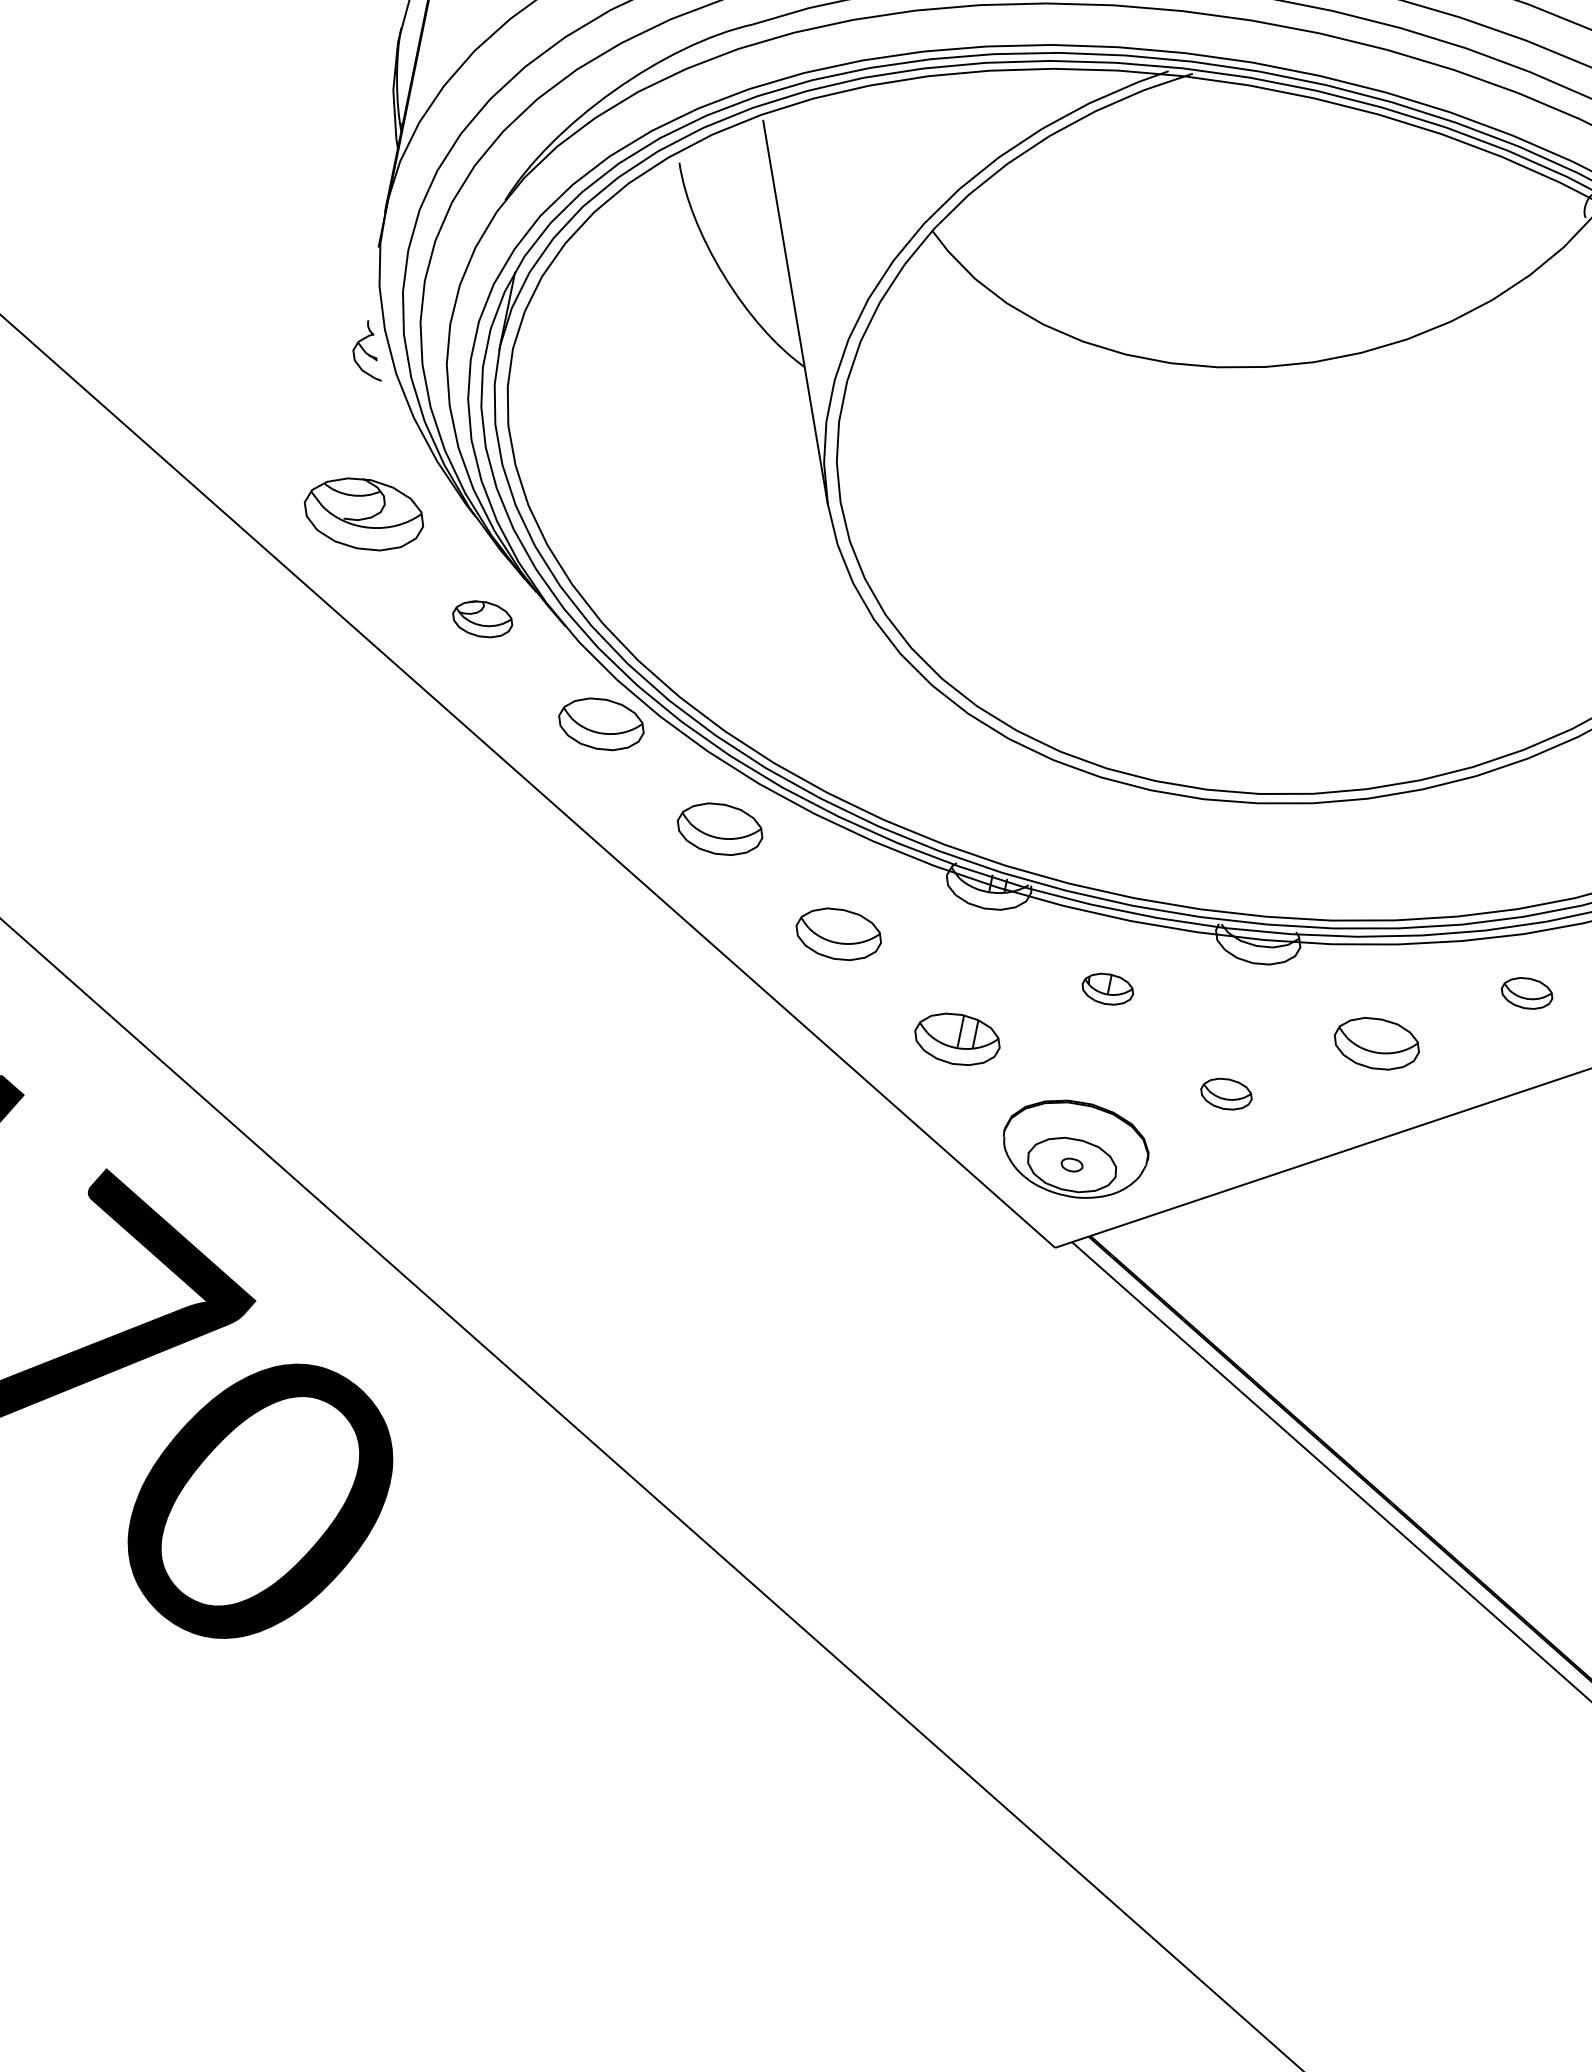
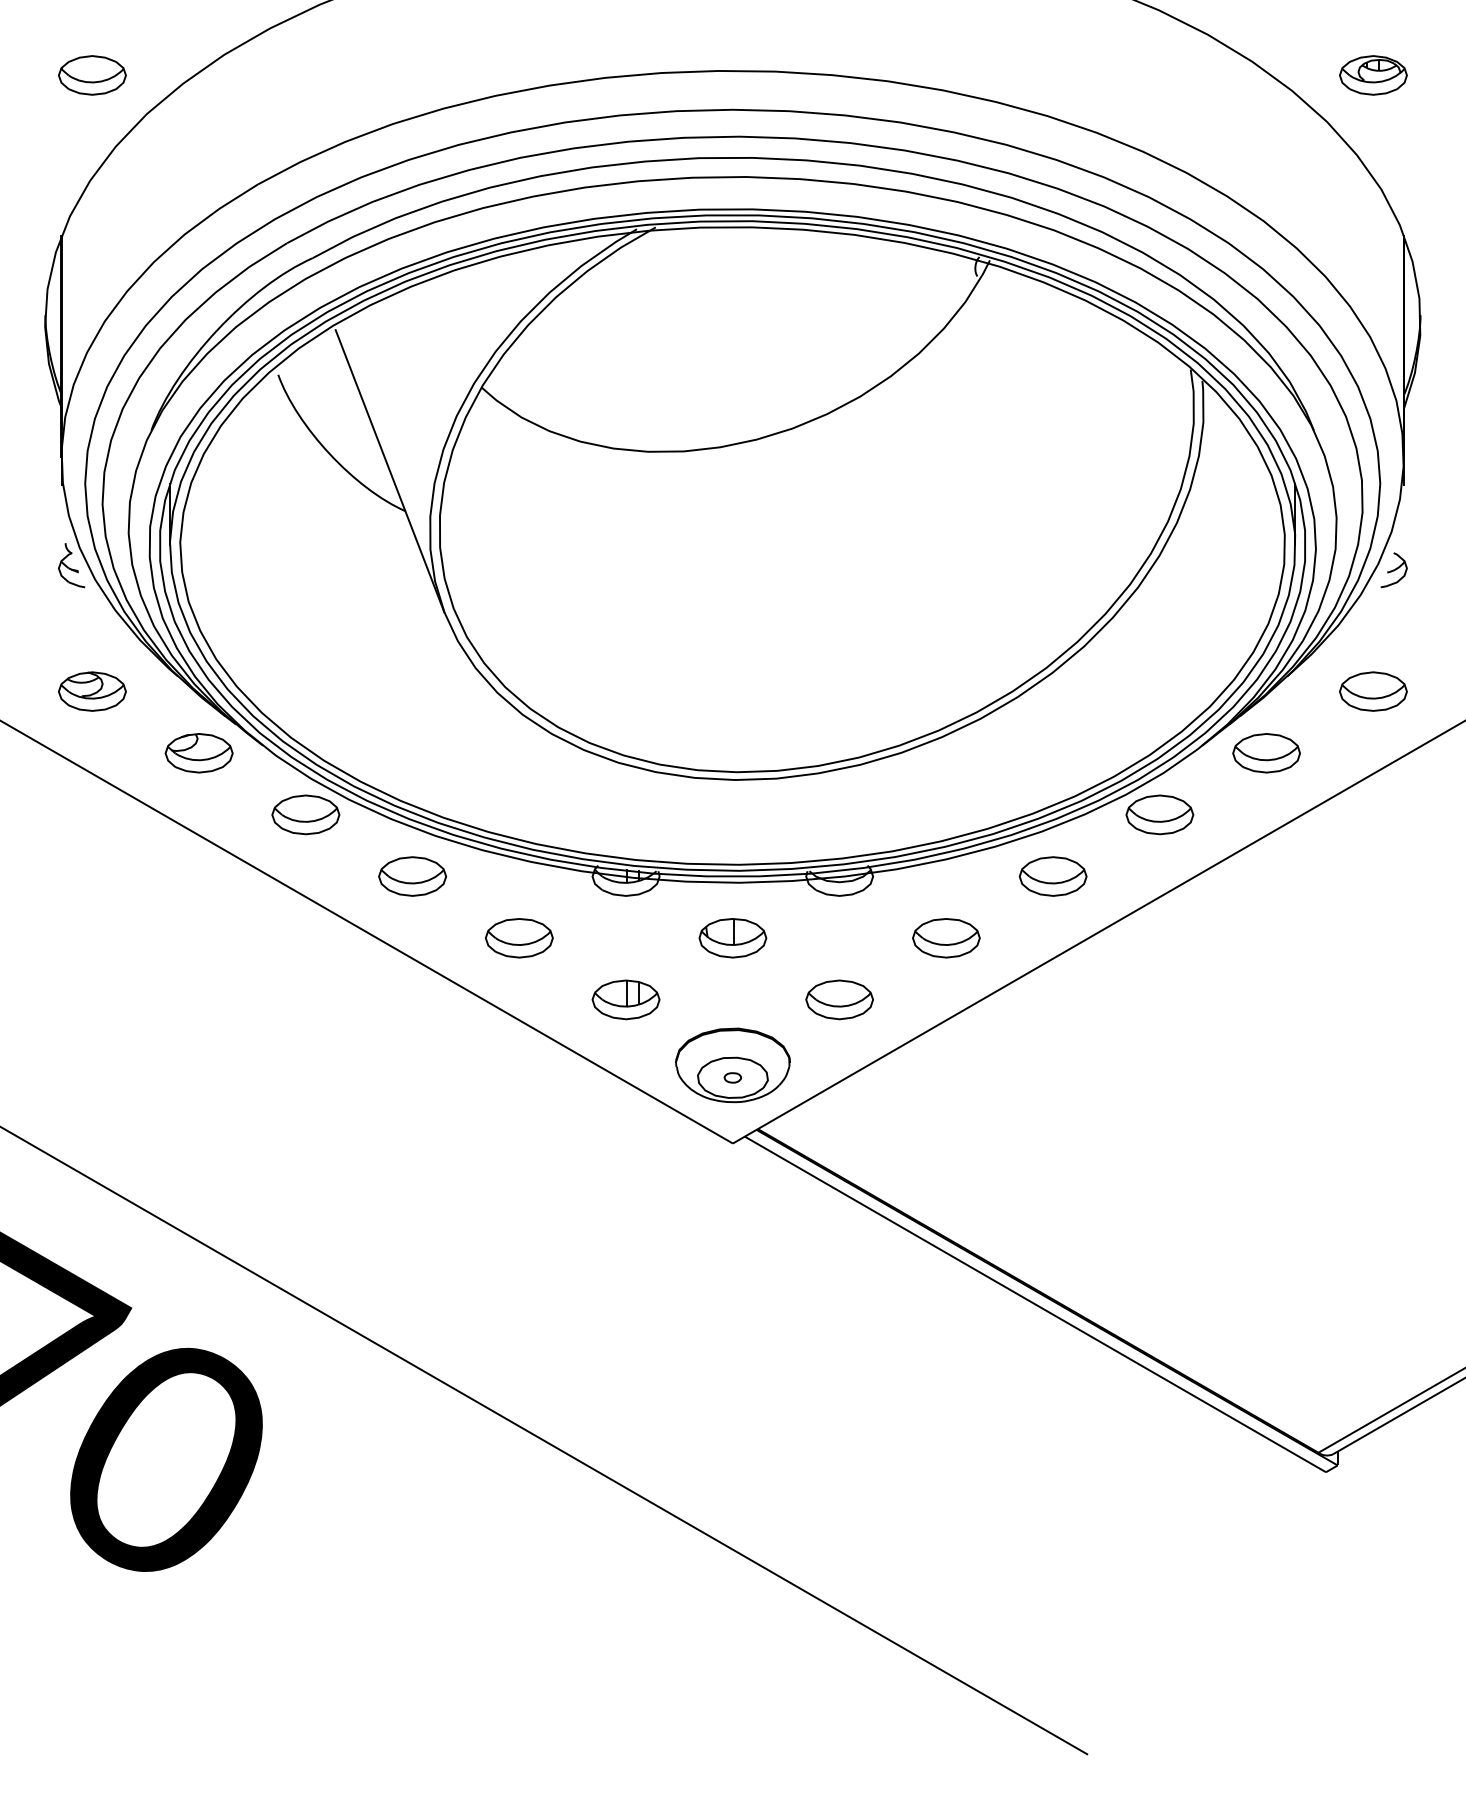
part: (364, 514) -> (92, 691), size x0.71
part: (481, 619) -> (198, 753), size x1.43
part: (1107, 989) -> (732, 938), size x1.67
part: (1526, 993) -> (1052, 876), size x1.67
part: (1226, 1093) -> (839, 999), size x1.67

